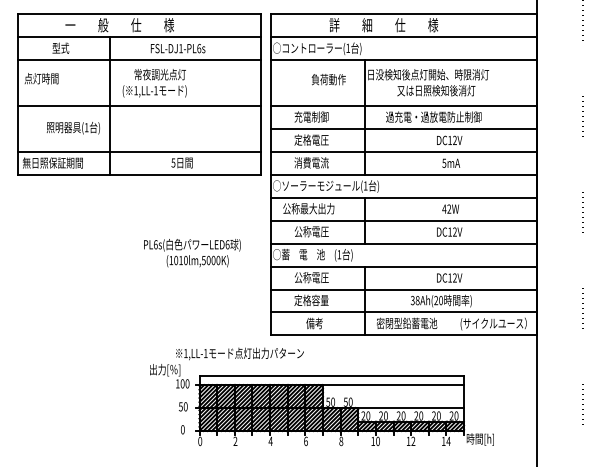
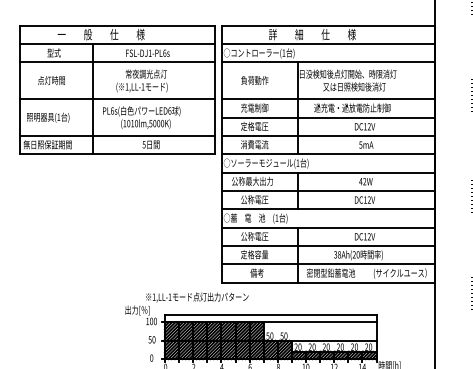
text: (41, 78) -> (51, 80), moved
text: (328, 79) -> (254, 80), moved
text: (154, 83) -> (141, 81), moved
text: (72, 128) -> (47, 117), moved
text: (192, 253) -> (141, 117), moved

